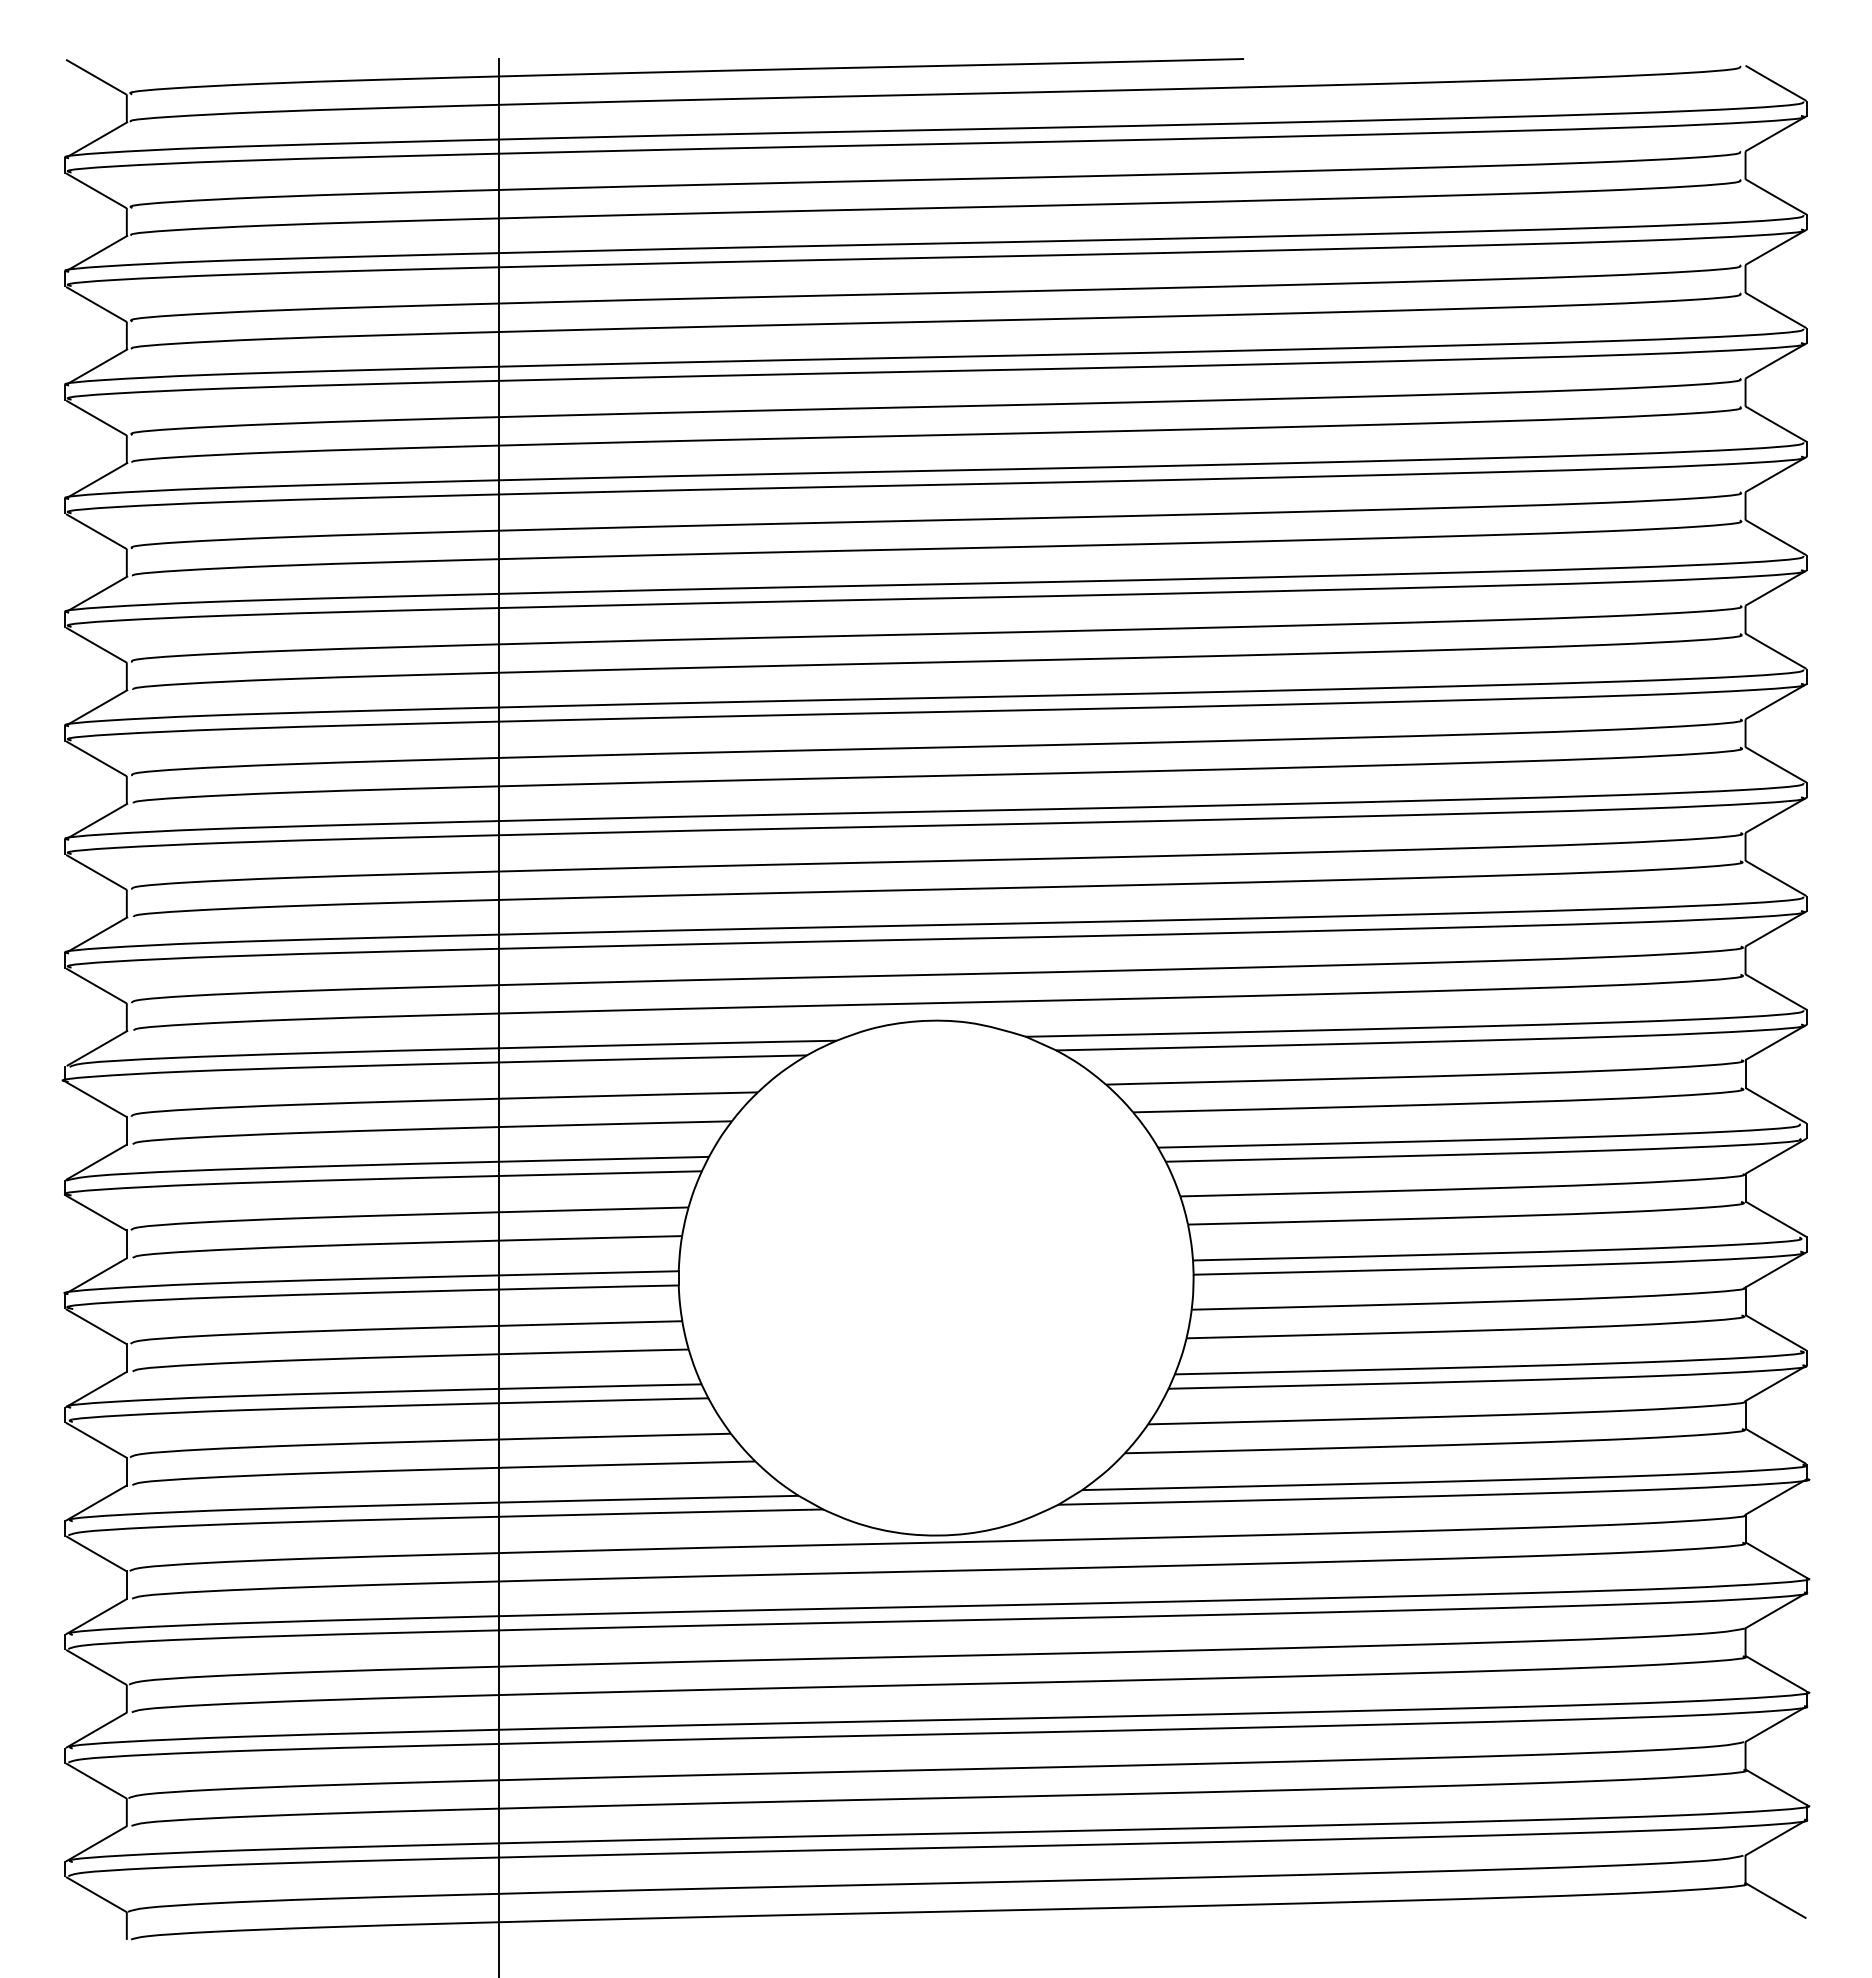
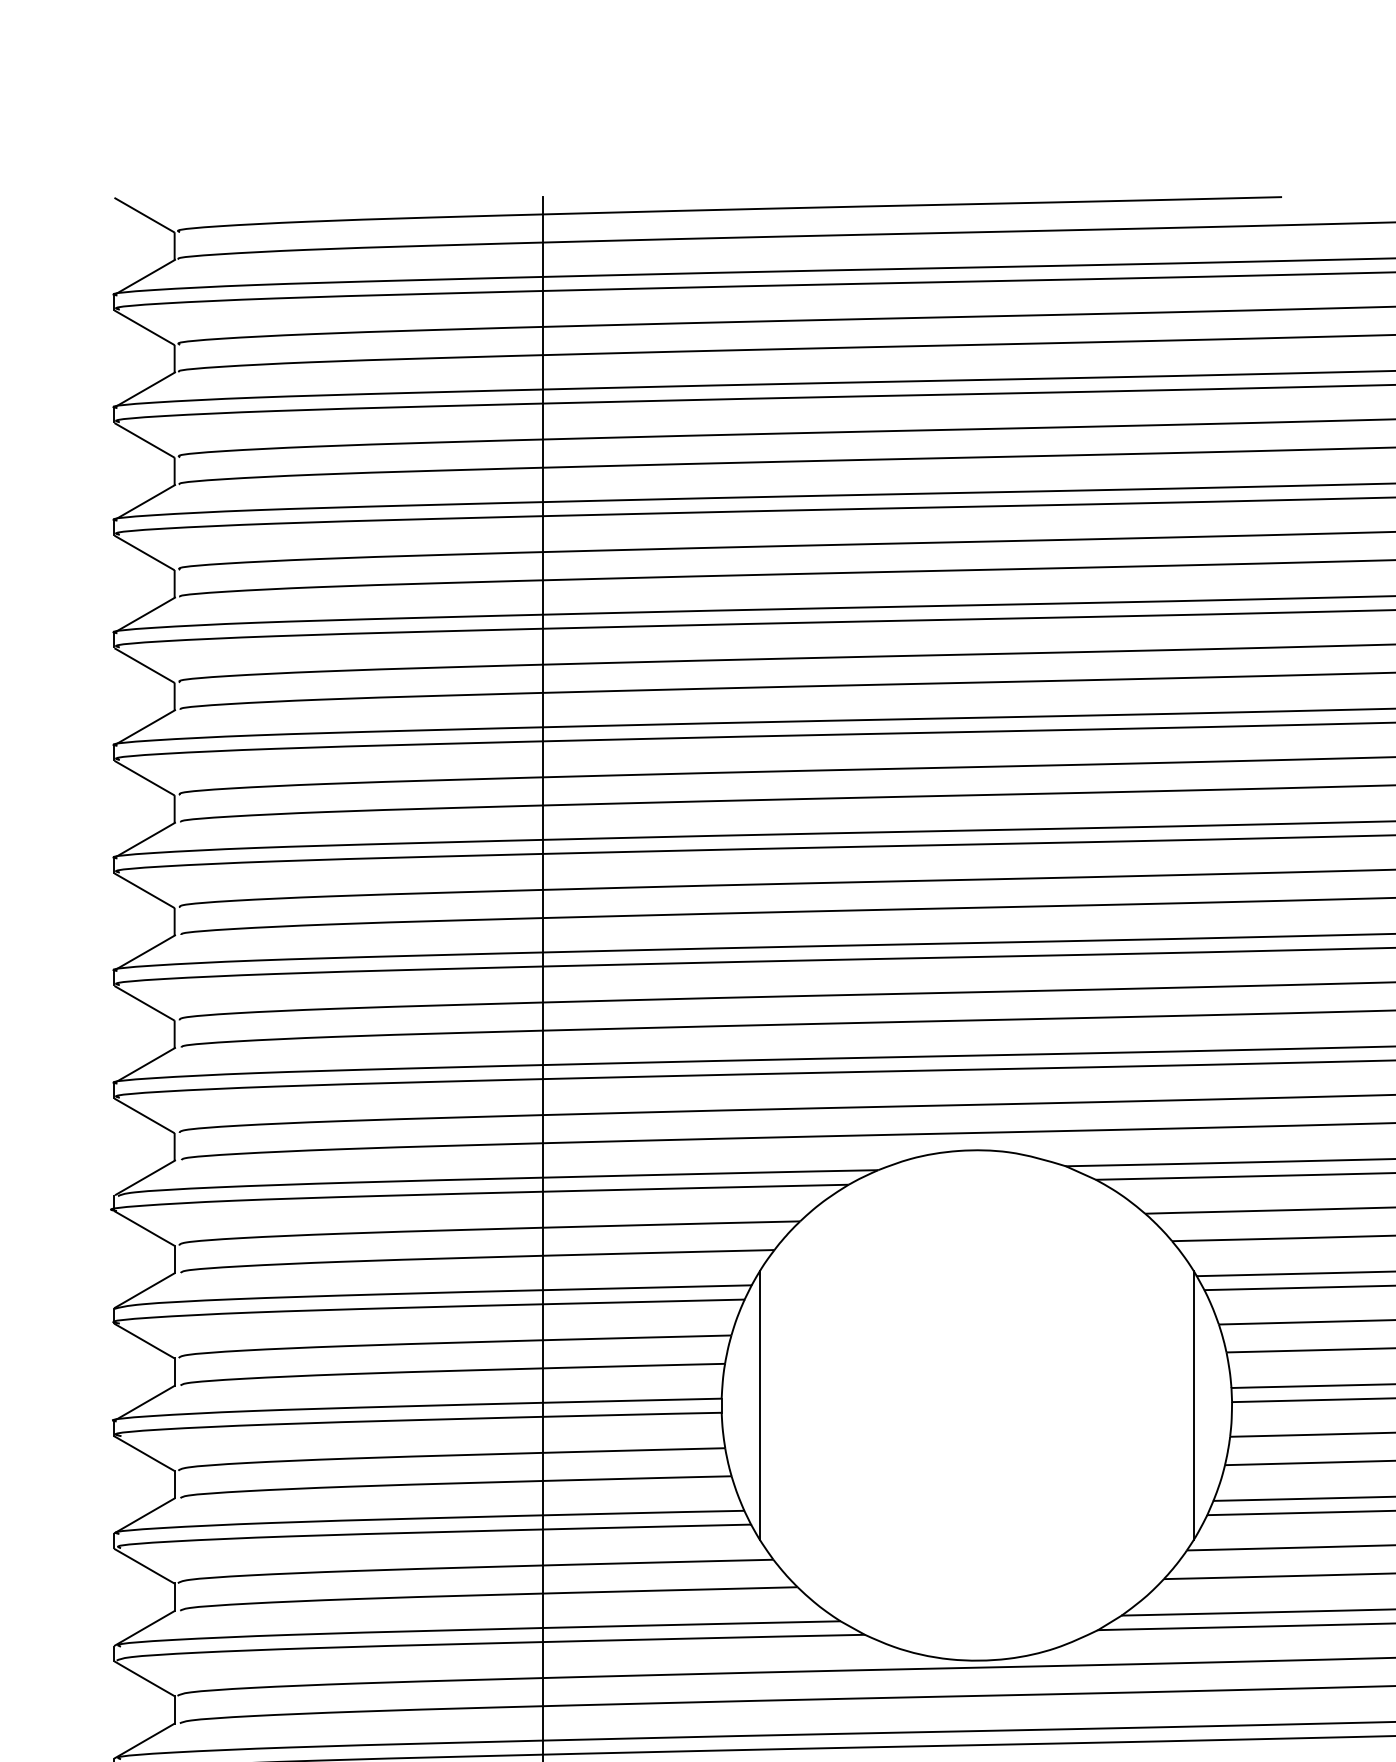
line: (717, 1278) -> (760, 1405), added
line: (1154, 1278) -> (1193, 1405), added

